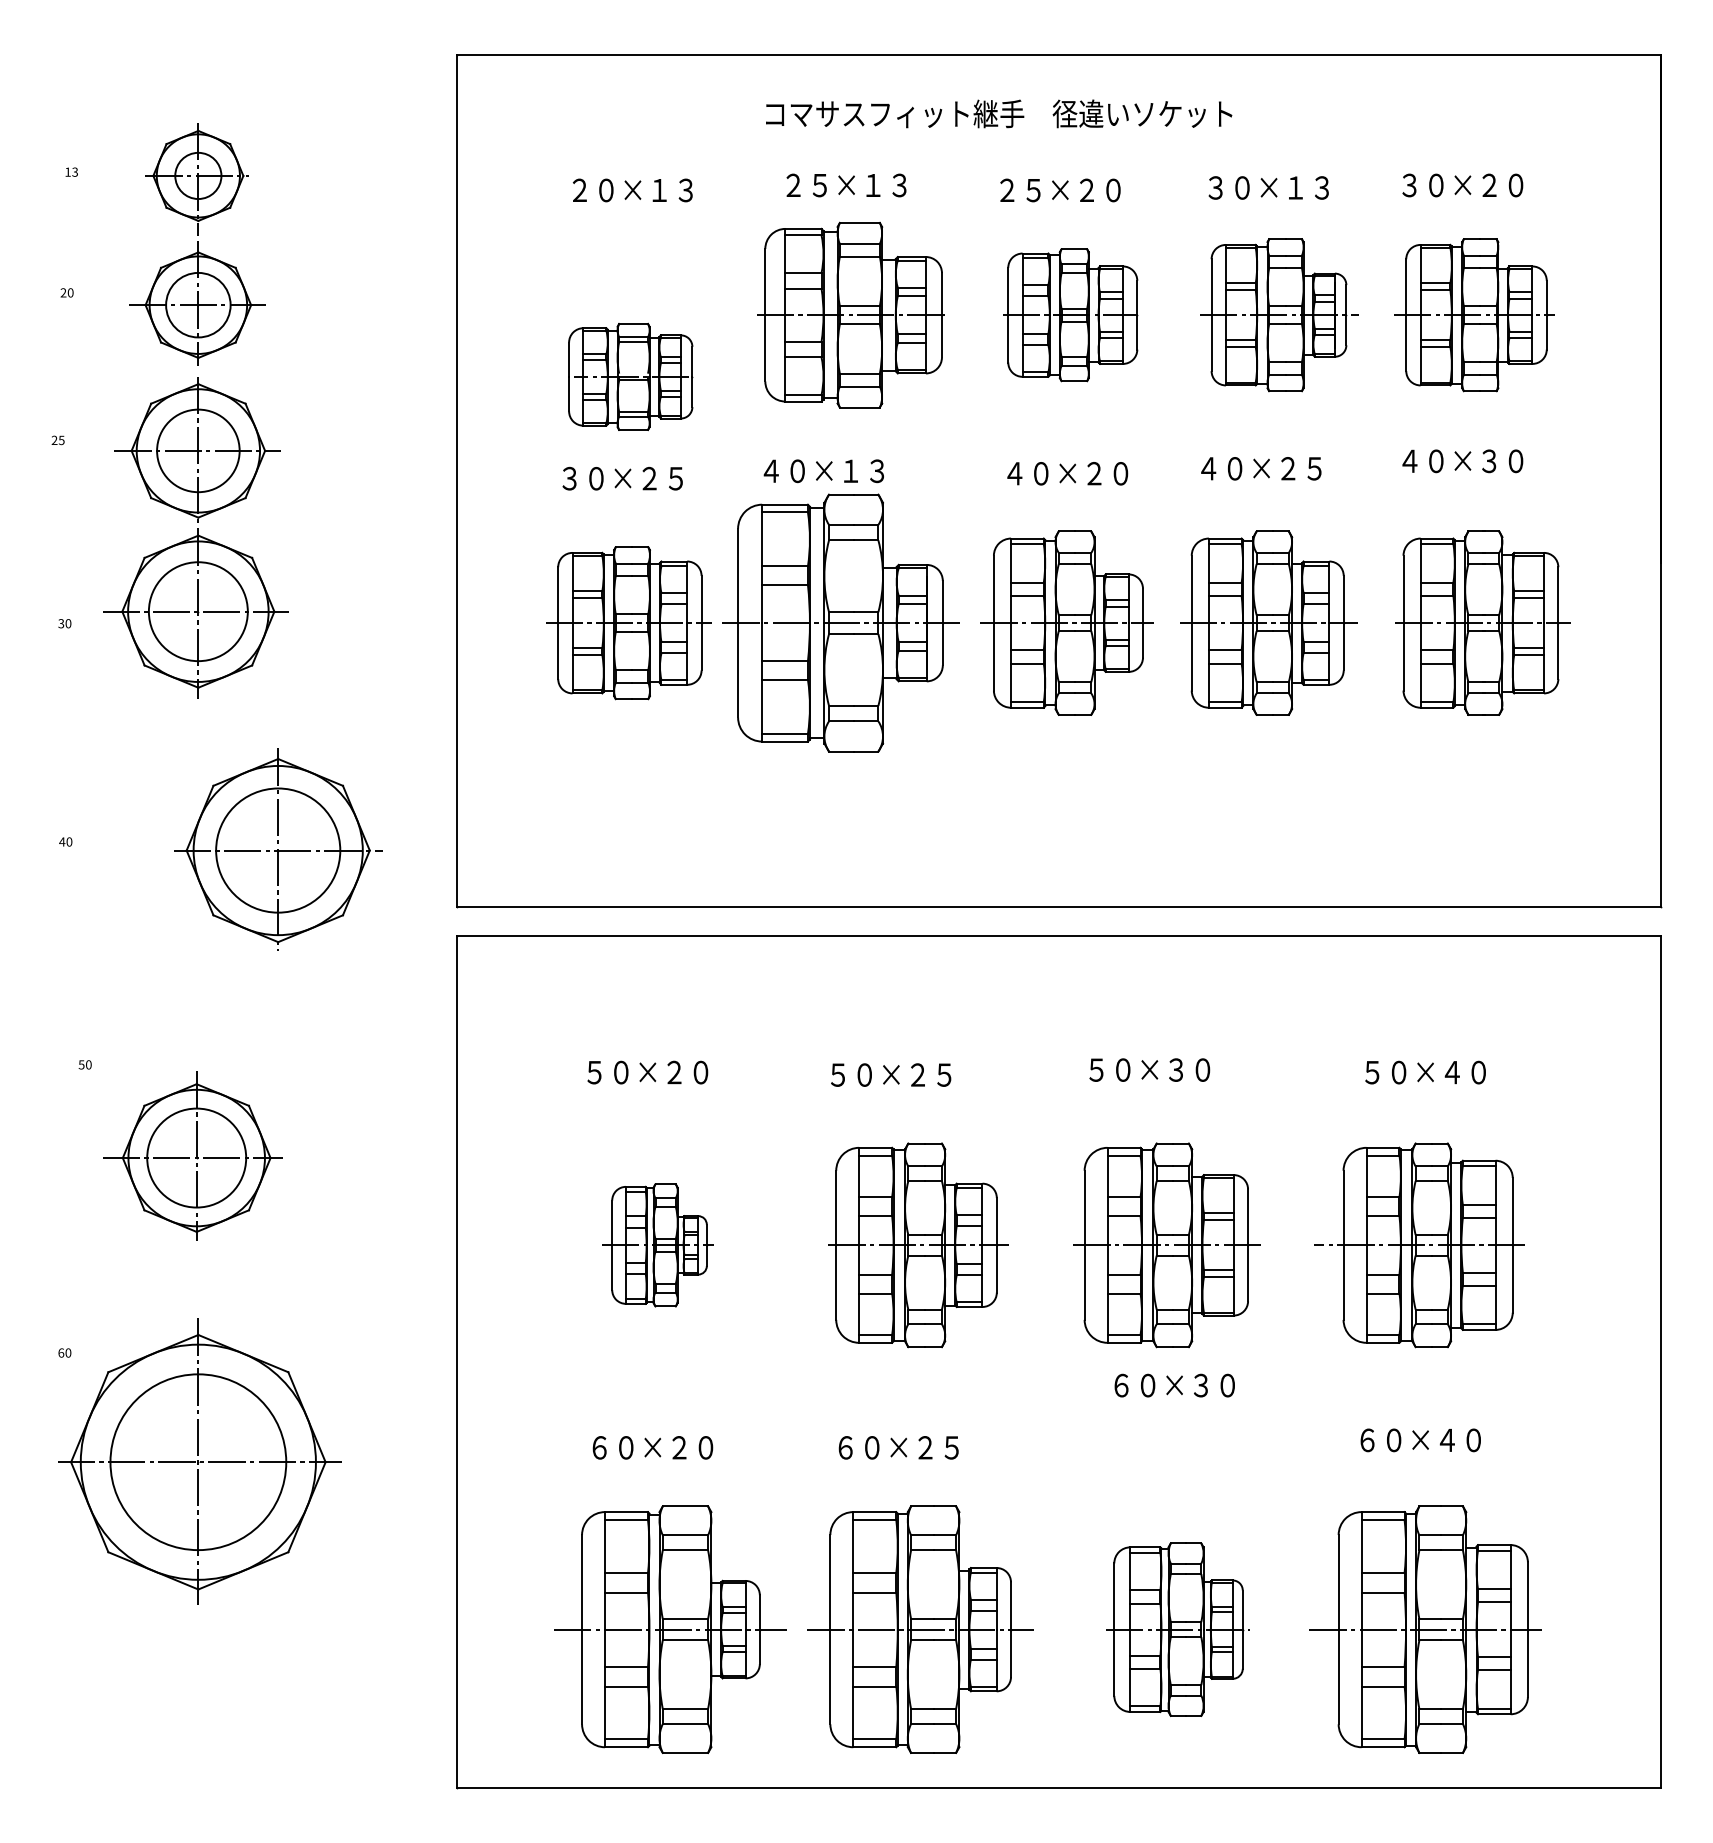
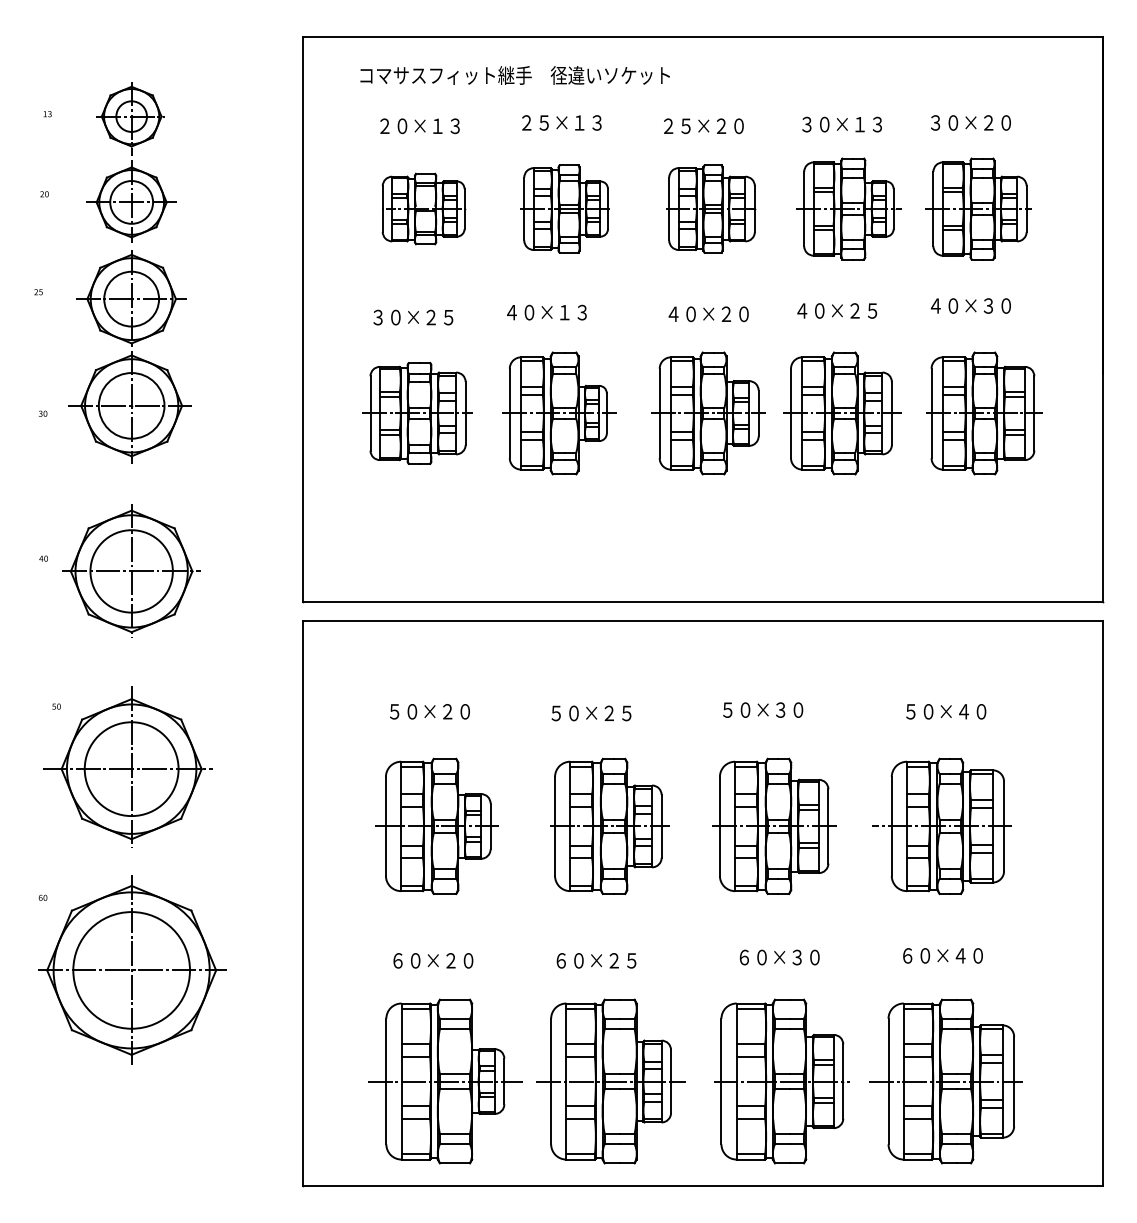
text: (998, 113) -> (514, 75), moved
part: (850, 314) -> (564, 208), size x0.71
part: (630, 376) -> (423, 208), moved
part: (842, 623) -> (559, 413), size x0.71
part: (277, 849) -> (131, 570), moved
part: (192, 1155) -> (127, 766), size x1.43
part: (657, 1245) -> (436, 826), size x1.67
text: (1174, 1385) -> (779, 957), moved
part: (1177, 1629) -> (781, 1081), size x1.43

